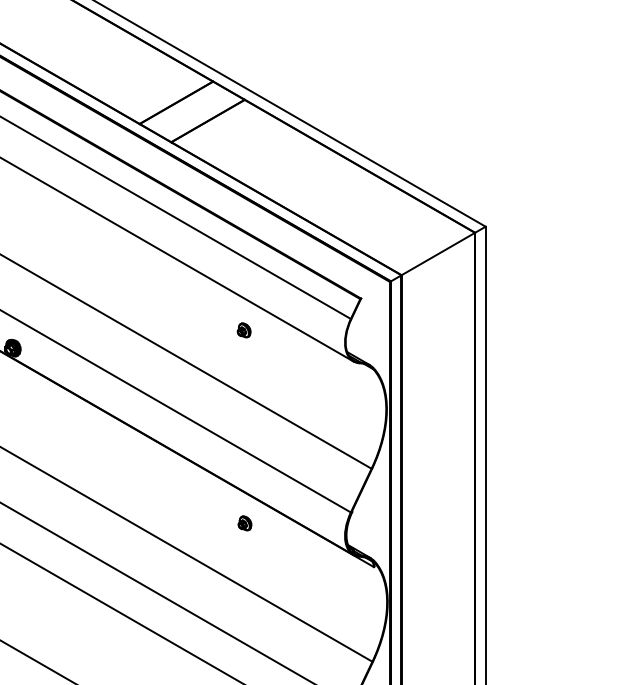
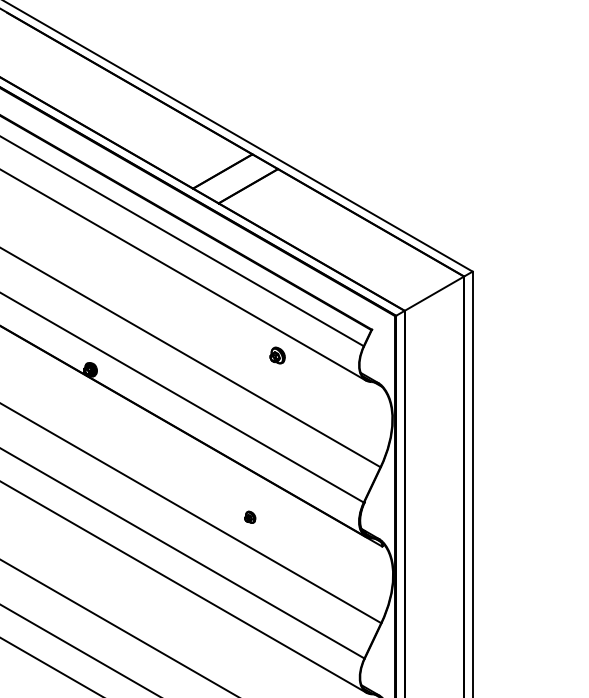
part: (244, 329) -> (277, 354), size x1.4
part: (245, 522) -> (250, 516), moved

